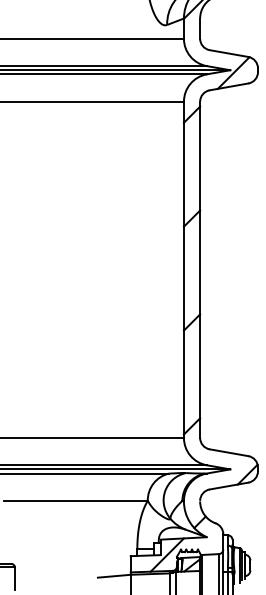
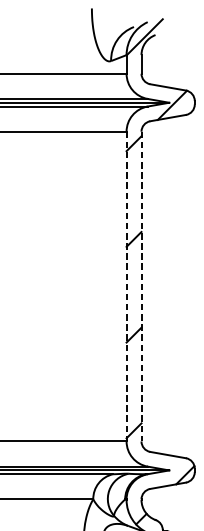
line: (183, 270) -> (126, 287), solid -> dashed
line: (200, 270) -> (141, 287), solid -> dashed

